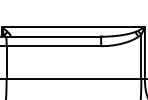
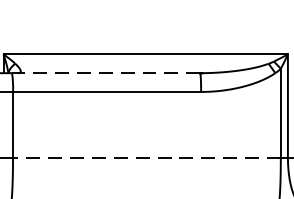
line: (52, 36) -> (104, 72), solid -> dashed
line: (73, 79) -> (146, 158), solid -> dashed

